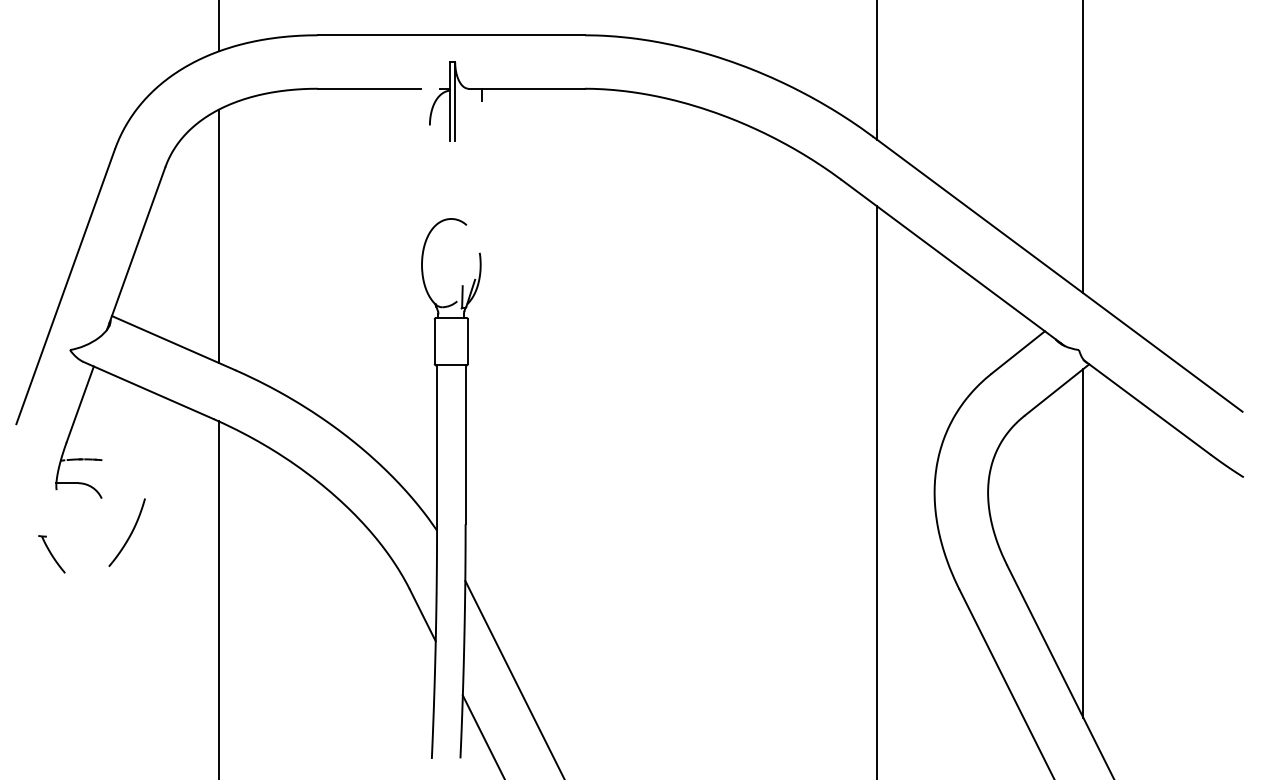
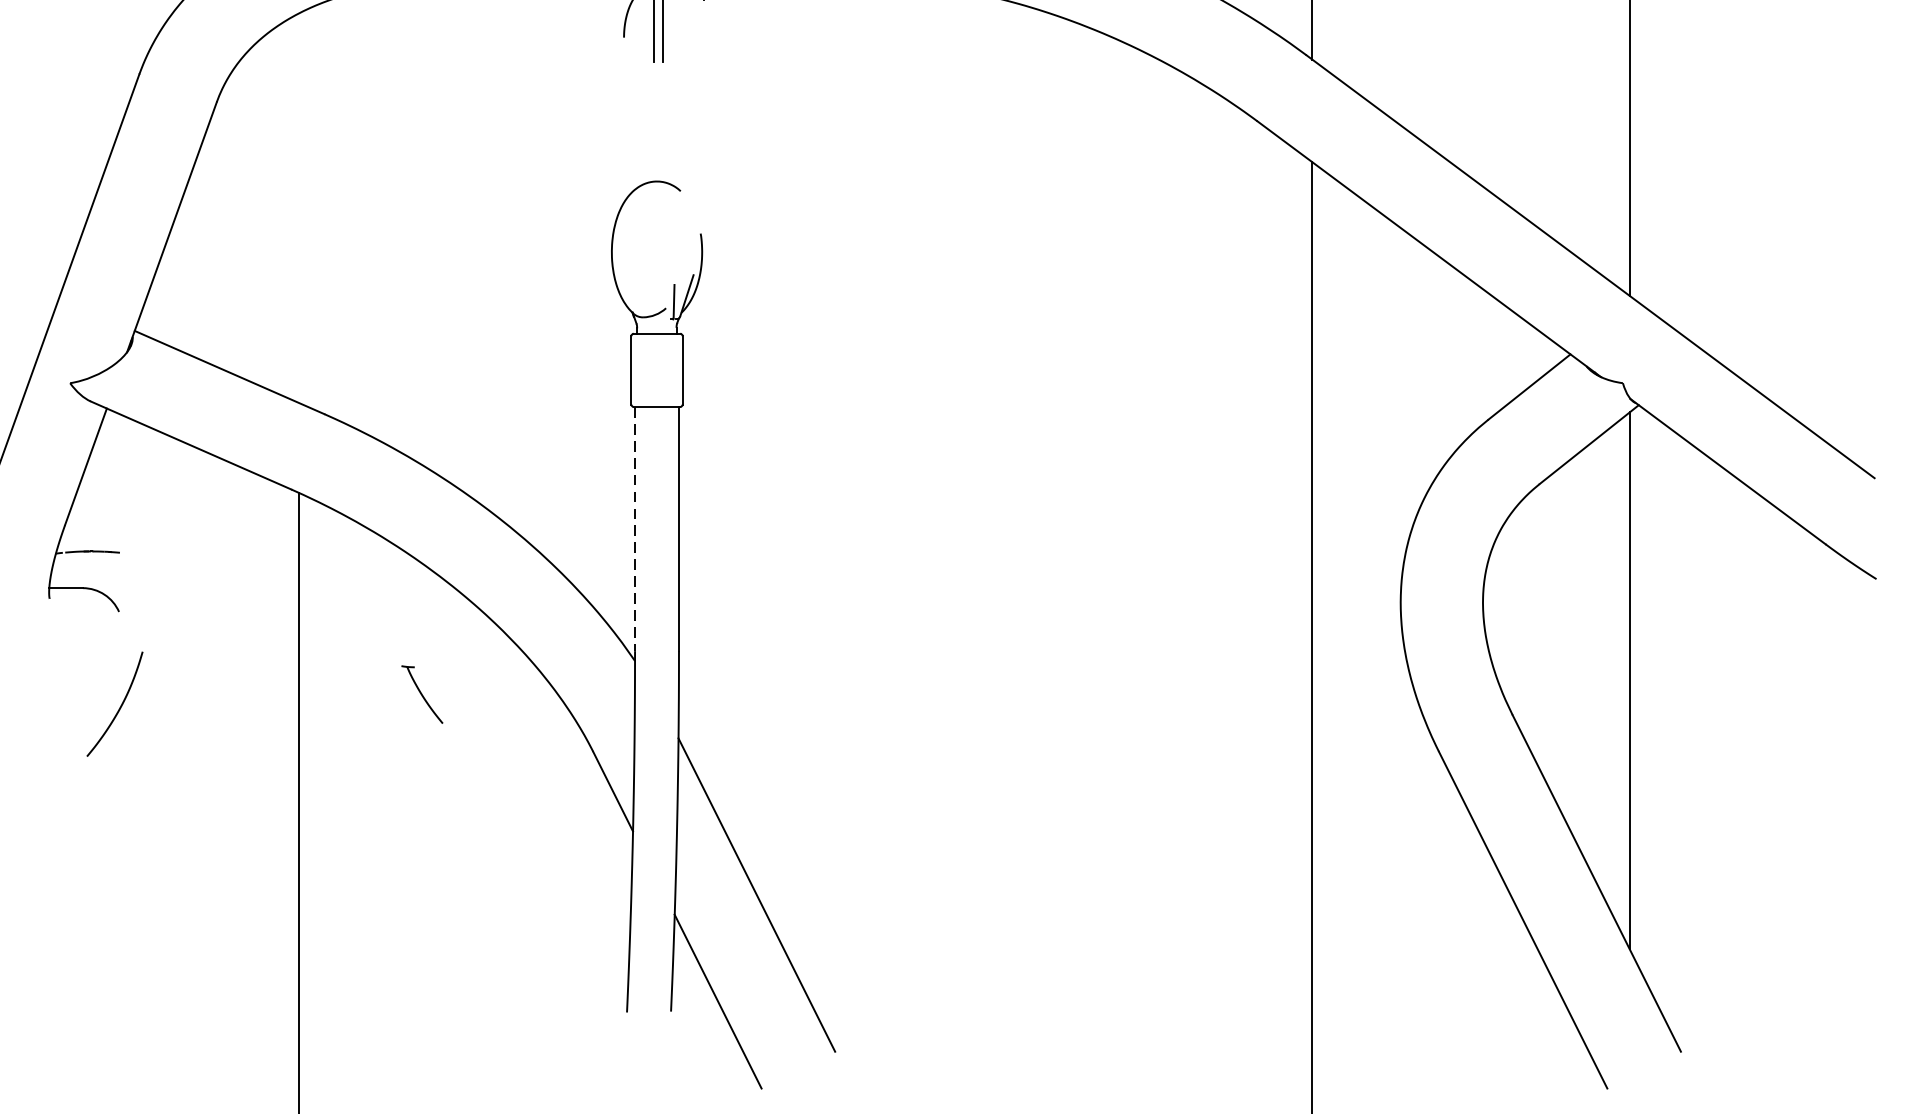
line: (218, 235) -> (298, 206), removed
line: (437, 445) -> (635, 530), solid -> dashed
curve: (129, 534) -> (118, 707), moved
part: (51, 554) -> (421, 694), moved

